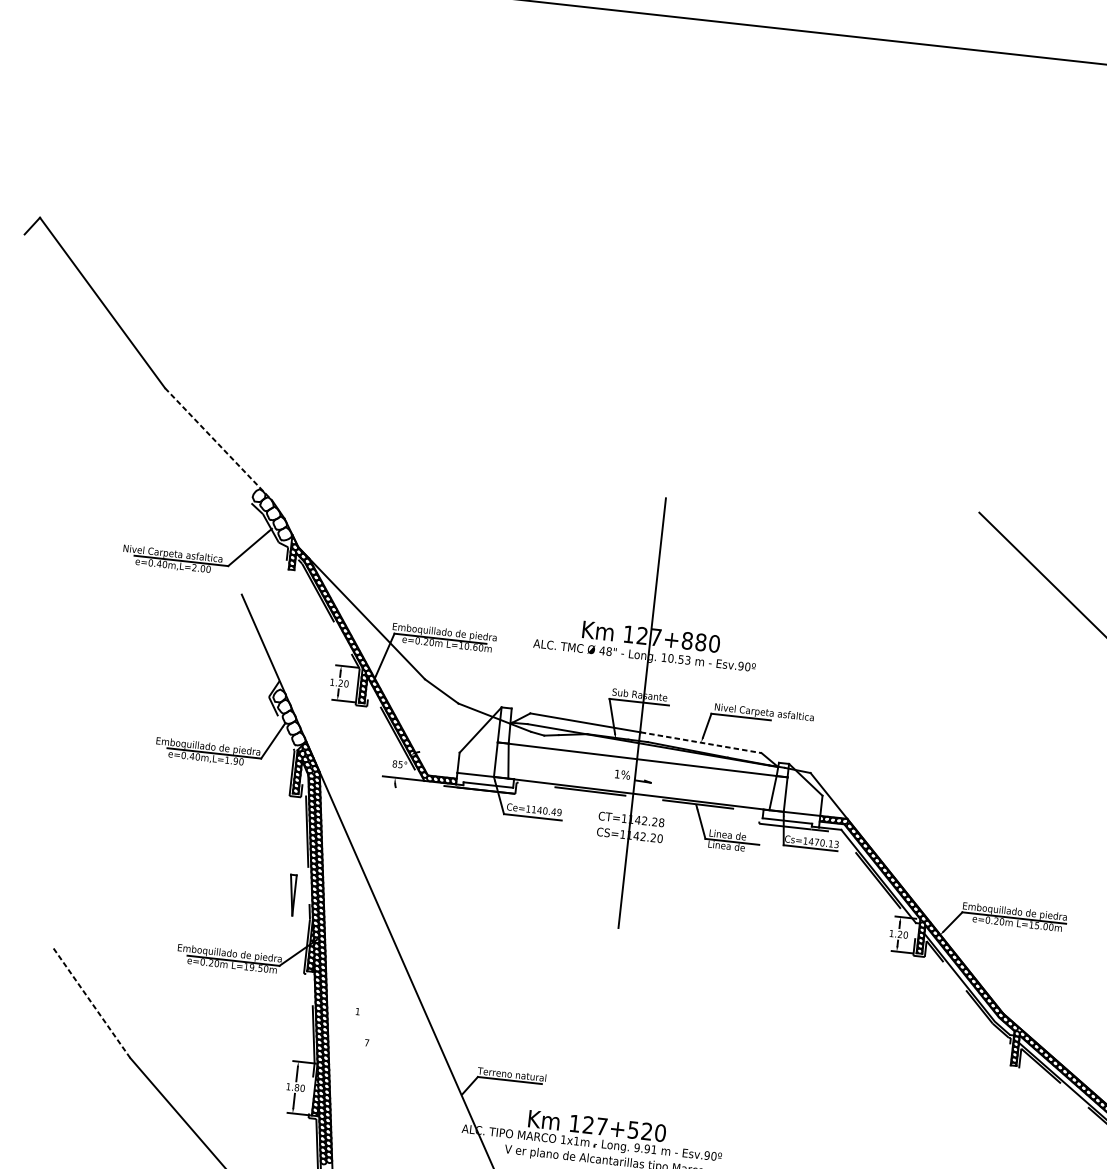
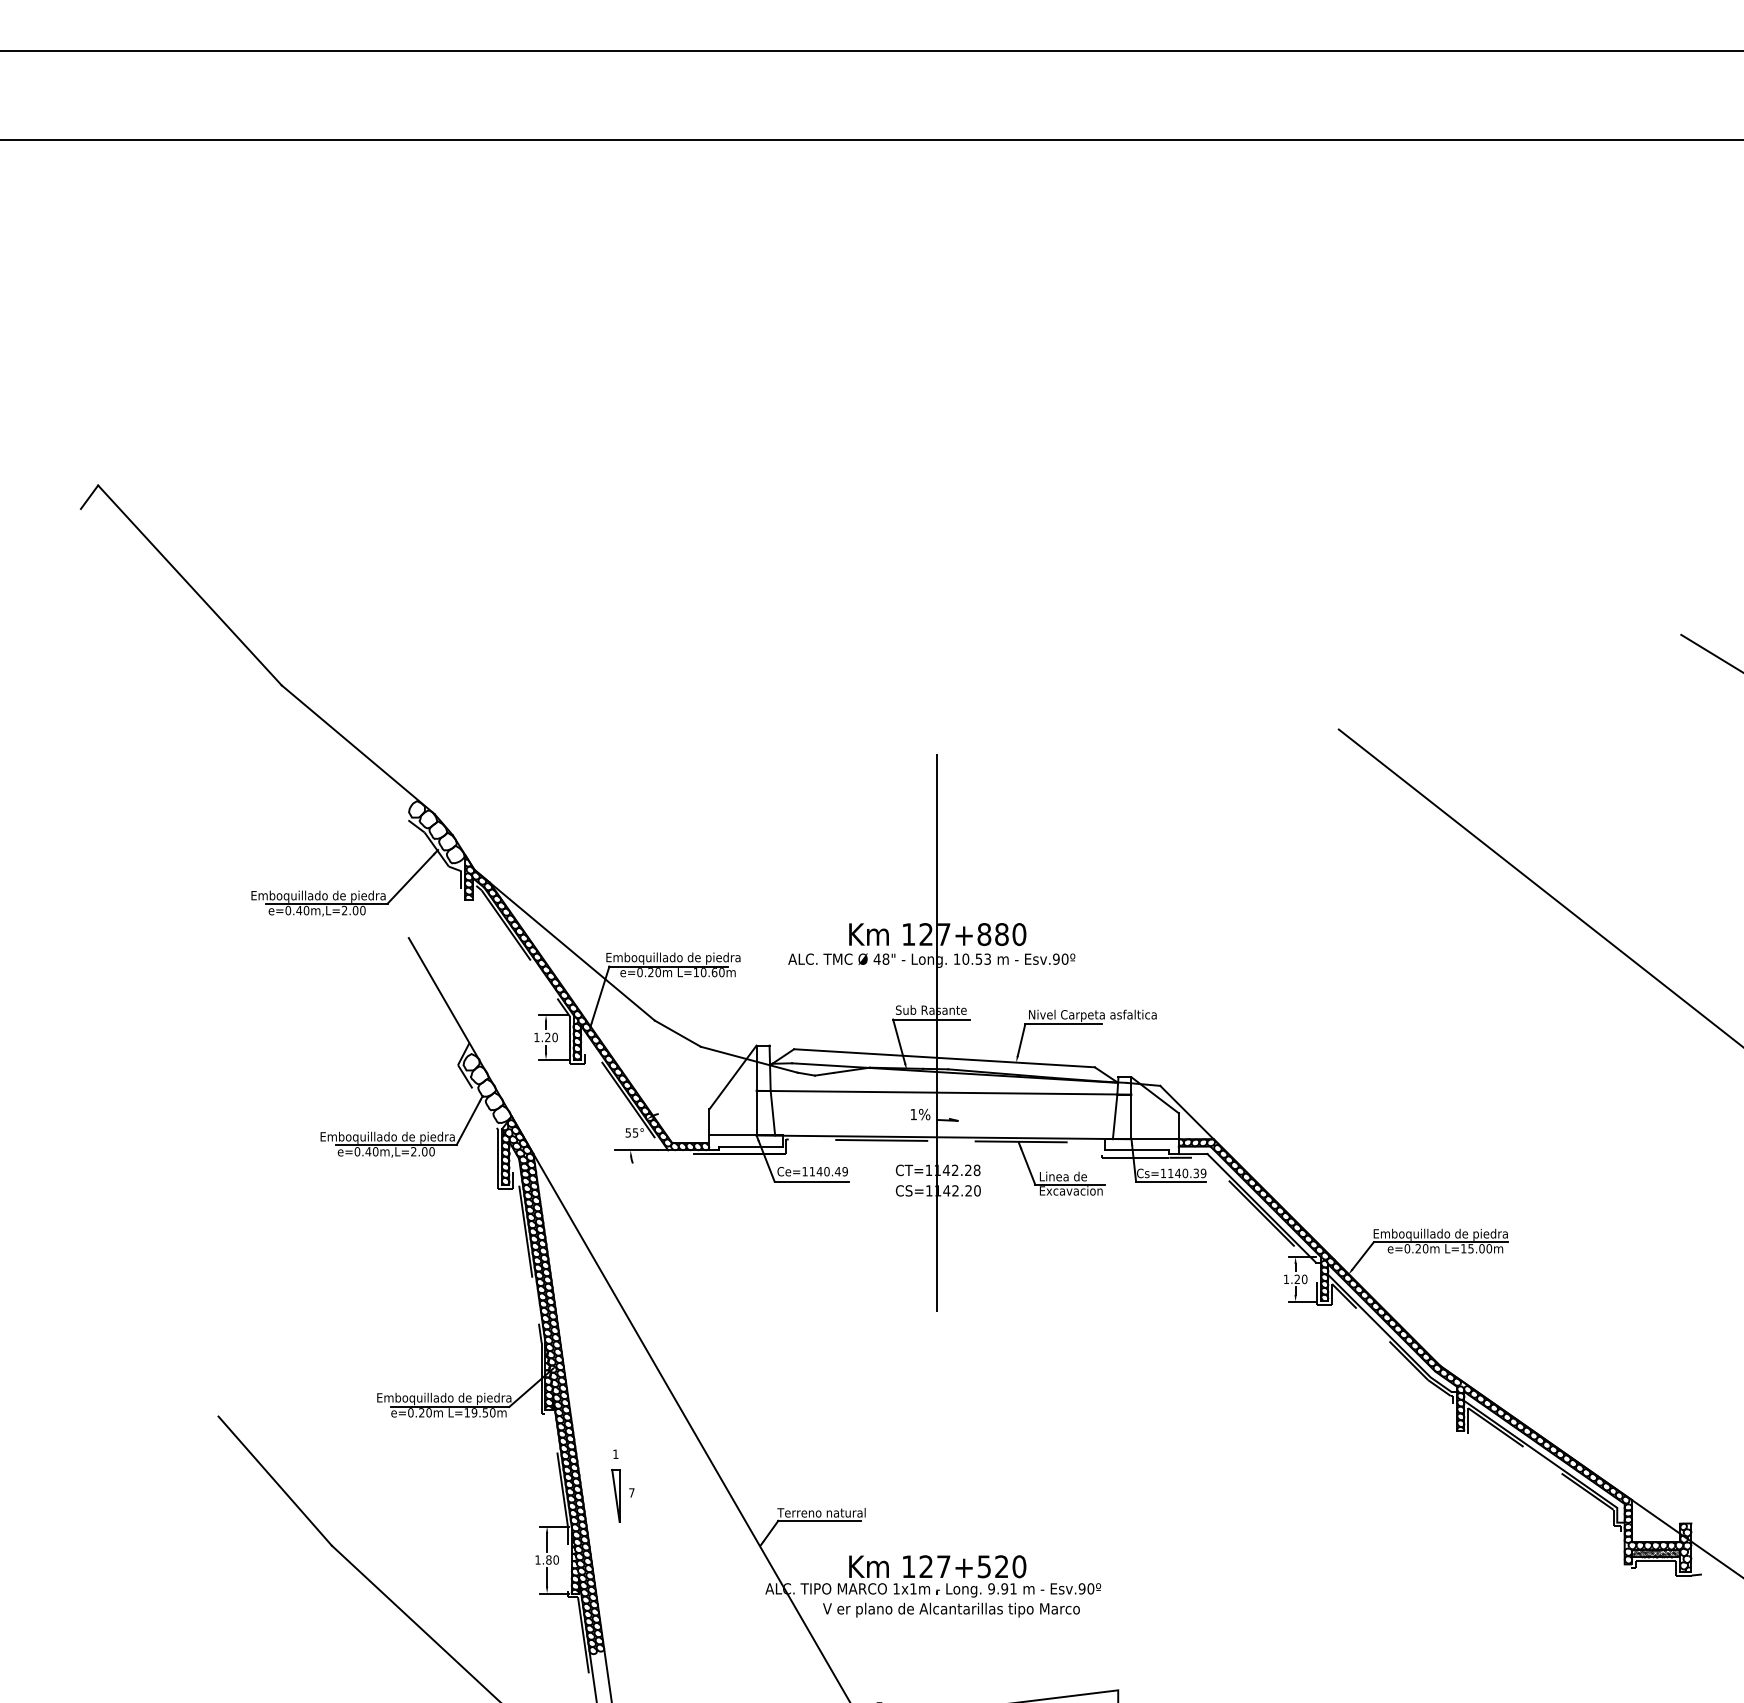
line: (218, 444) -> (358, 749), dashed -> solid
text: (175, 554) -> (318, 896), Nivel Carpeta asfaltica -> Emboquillado de piedra
line: (701, 742) -> (1016, 1062), dashed -> solid
text: (231, 760) -> (419, 1151), e=0.40m,L=1.90 -> e=0.40m,L=2.00
text: (395, 763) -> (628, 1132), 85° -> 55°
text: (823, 843) -> (1186, 1173), Cs=1470.13 -> Cs=1140.39
text: (732, 846) -> (1071, 1190), Linea de -> Excavacion
part: (291, 894) -> (615, 1495), moved
line: (92, 1003) -> (275, 1481), dashed -> solid

